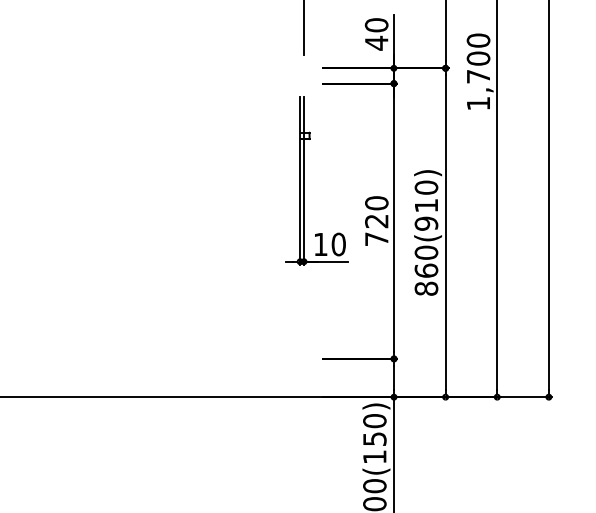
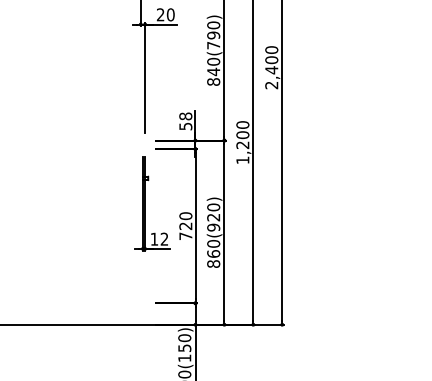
text: (376, 34) -> (185, 121), 40 -> 58
text: (477, 77) -> (242, 145), 1,700 -> 1,200
text: (426, 205) -> (213, 217), 860(910) -> 860(920)
text: (338, 243) -> (164, 238), 10 -> 12

